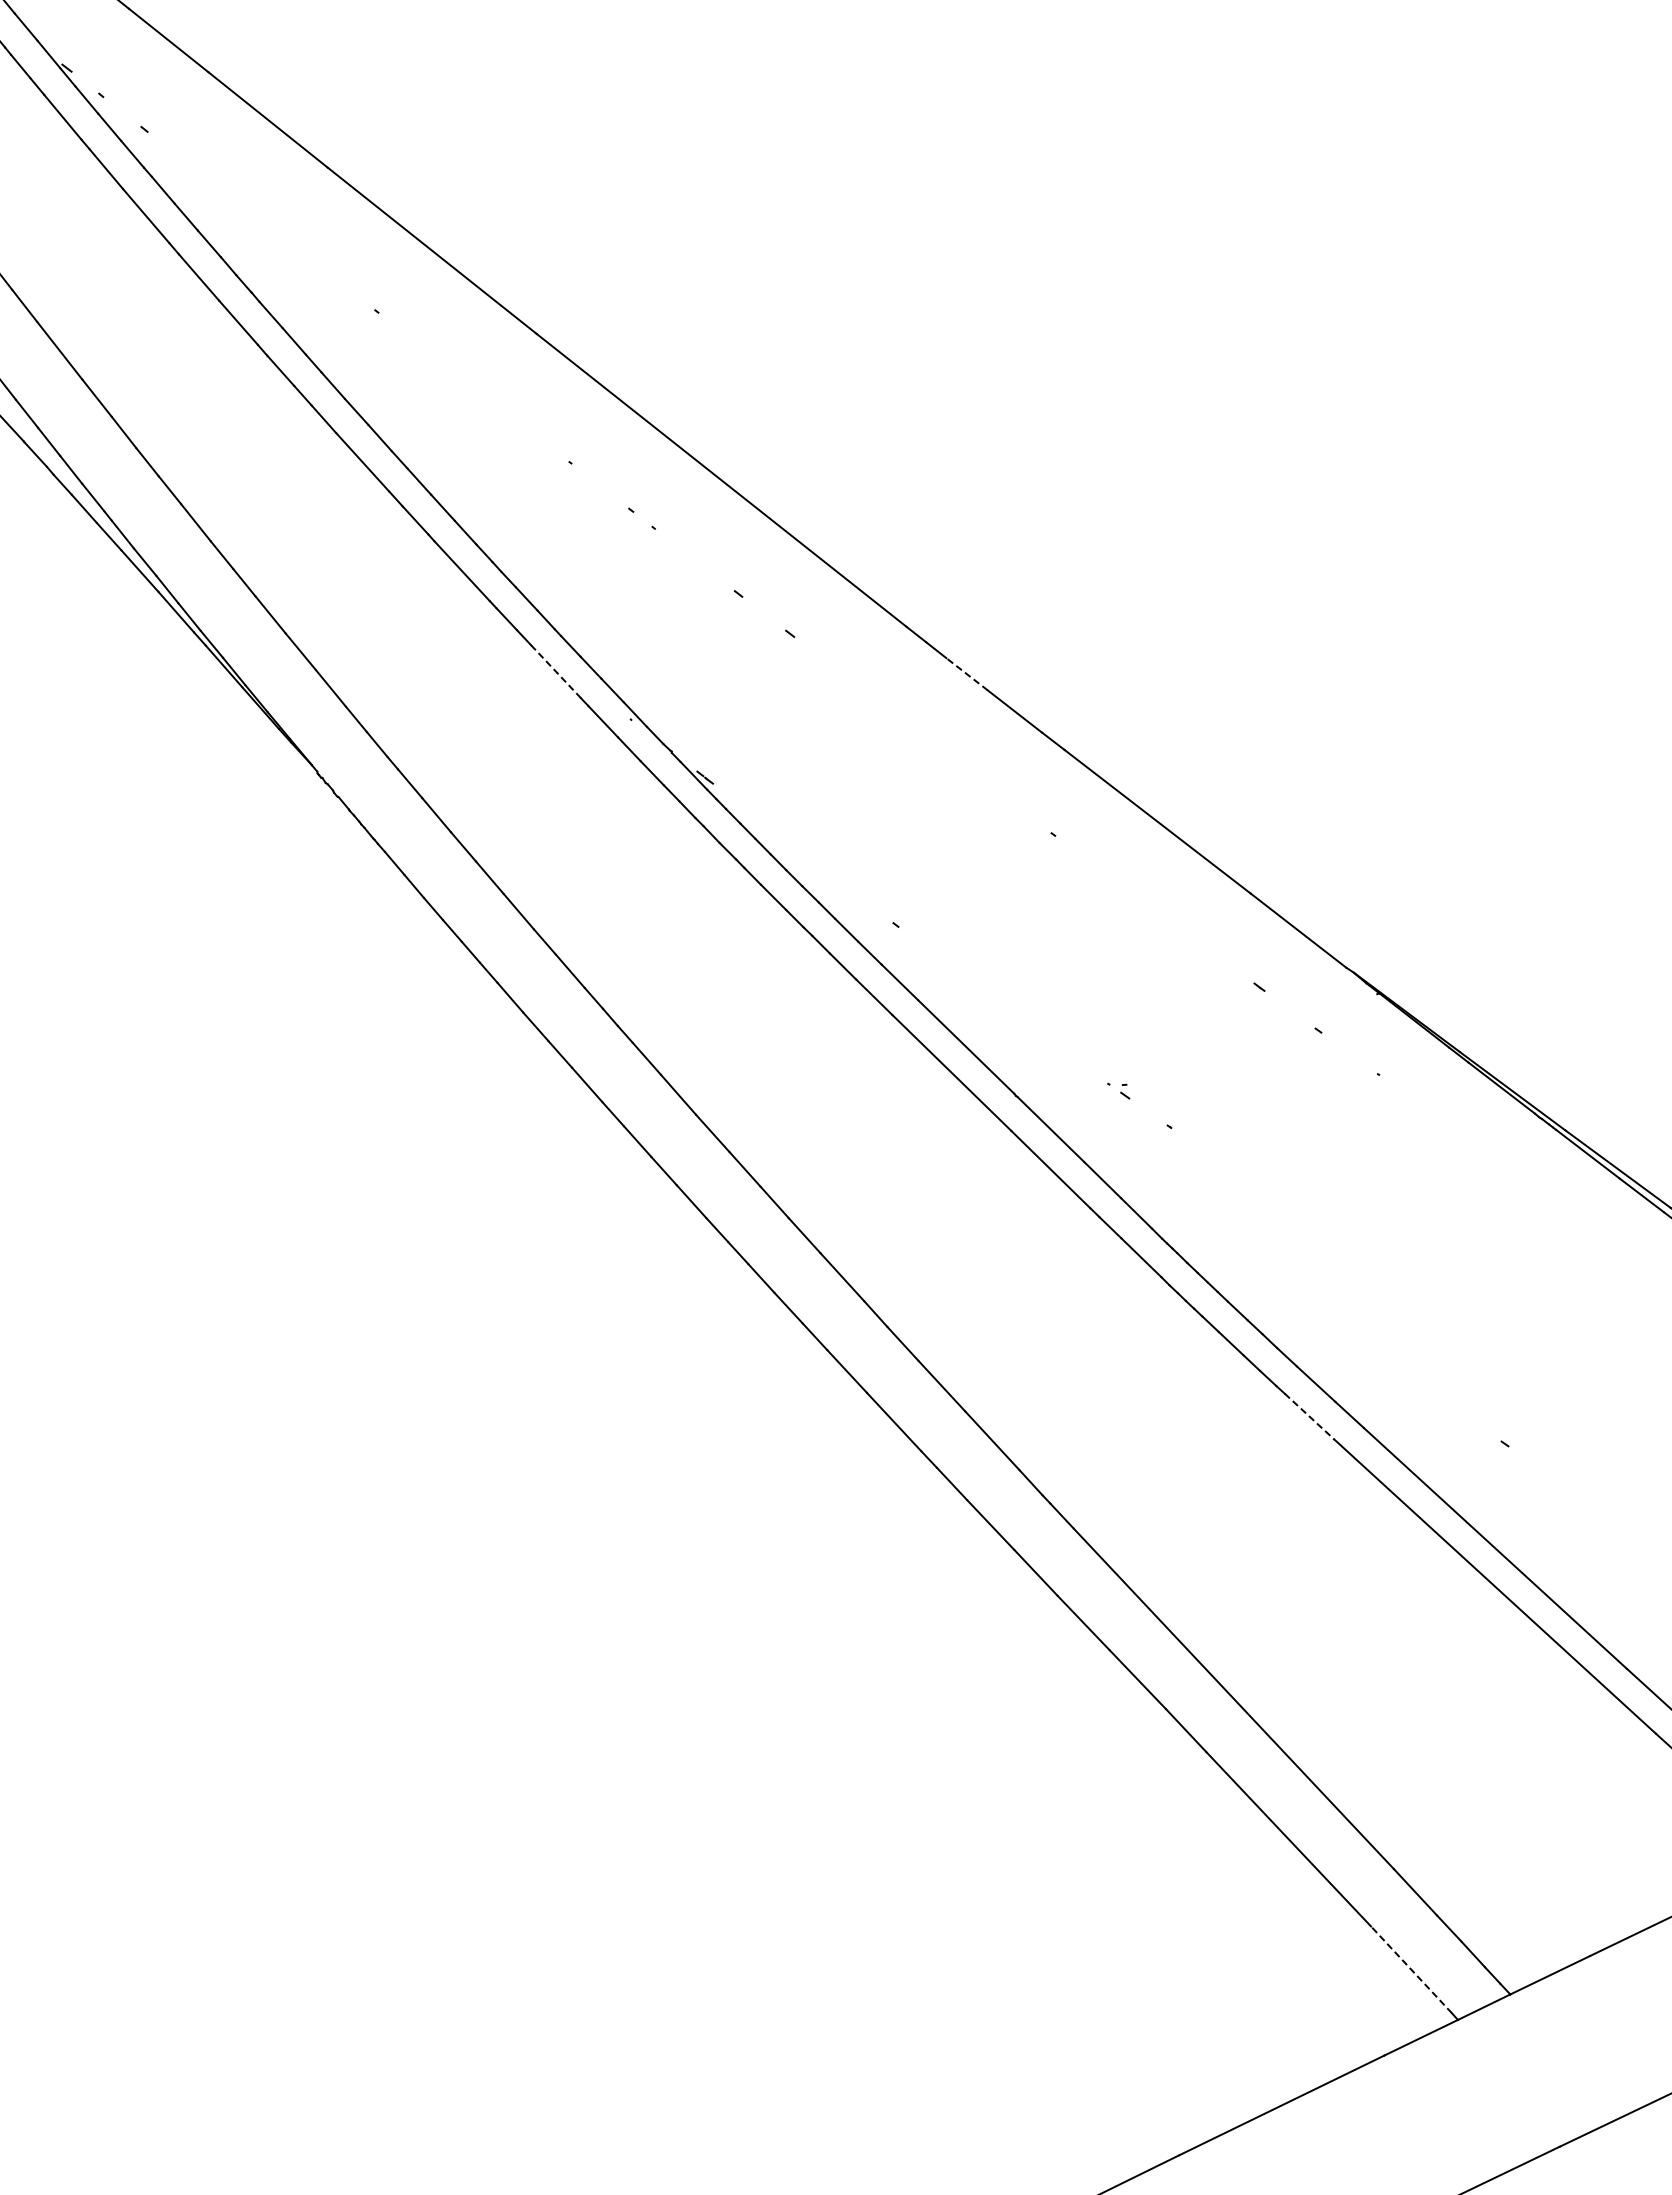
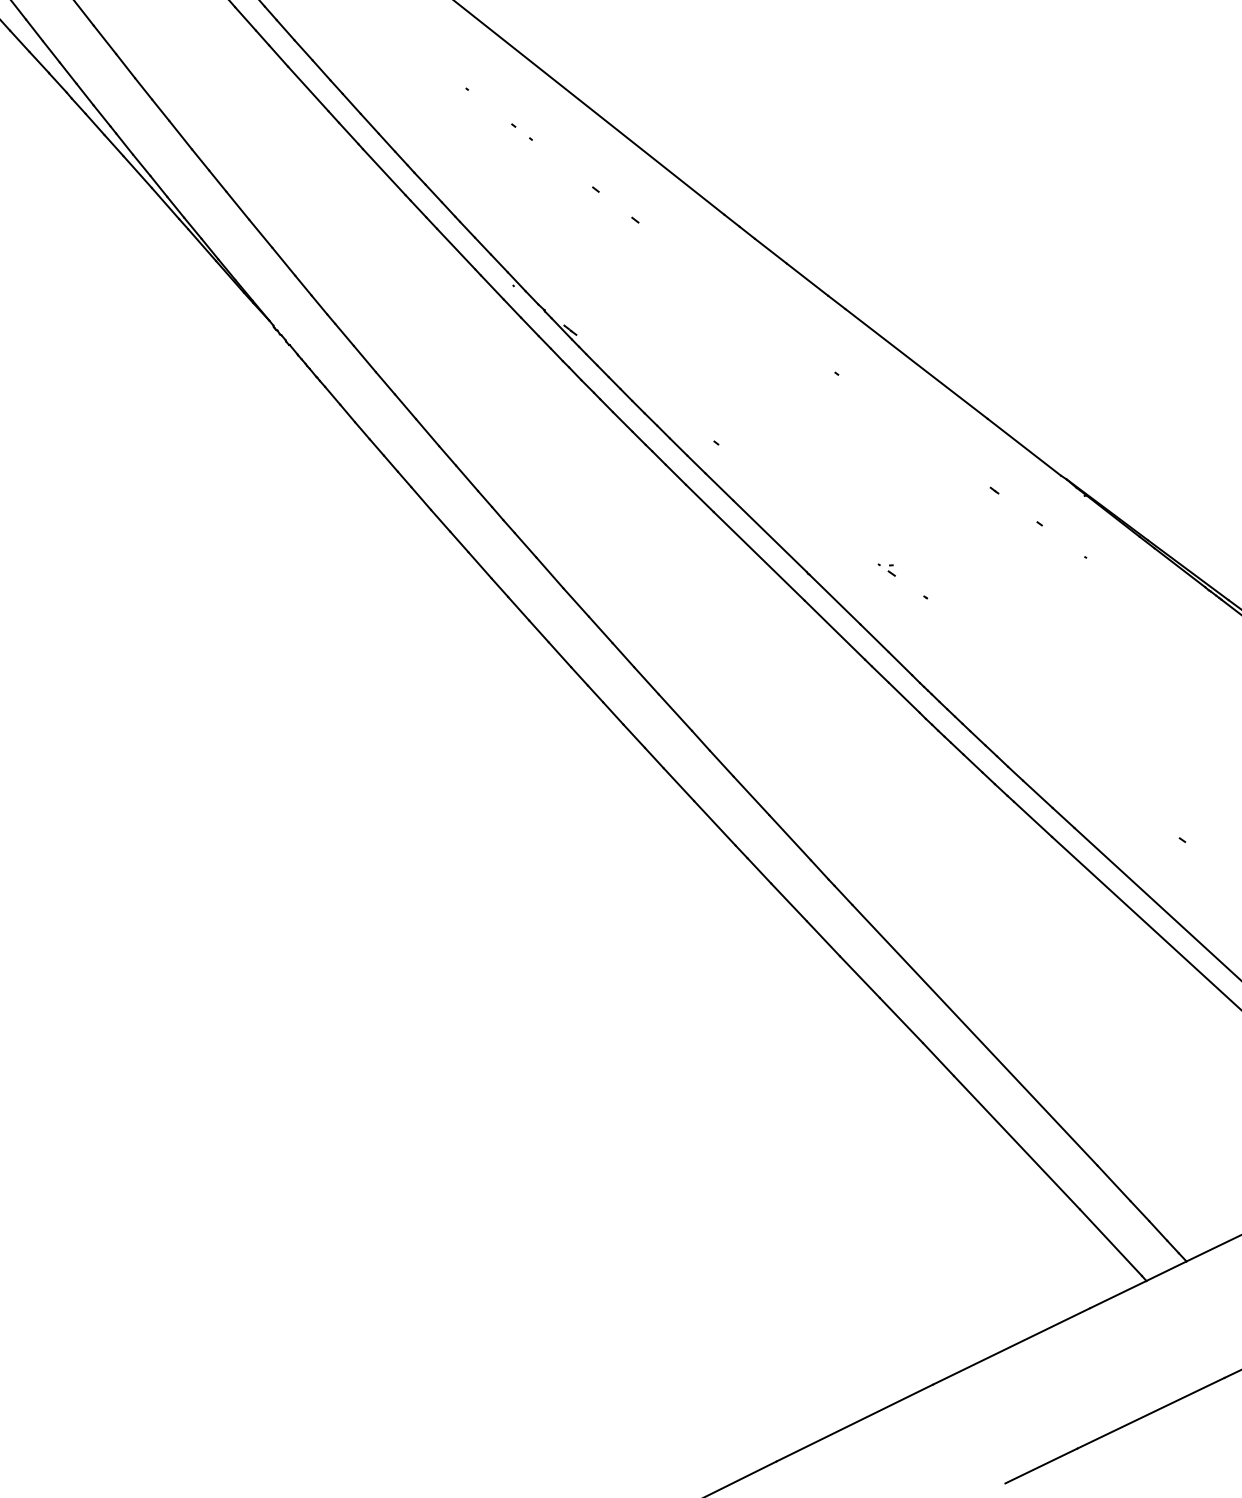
line: (556, 672) -> (456, 249), dashed -> solid
line: (966, 674) -> (770, 251), dashed -> solid
line: (1309, 1416) -> (1032, 819), dashed -> solid
line: (1411, 1969) -> (1110, 1242), dashed -> solid

